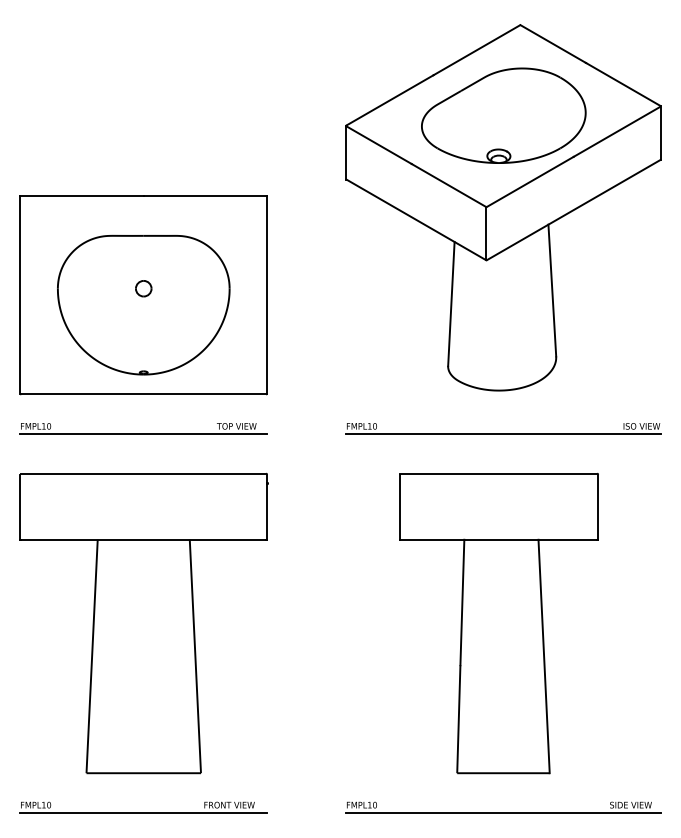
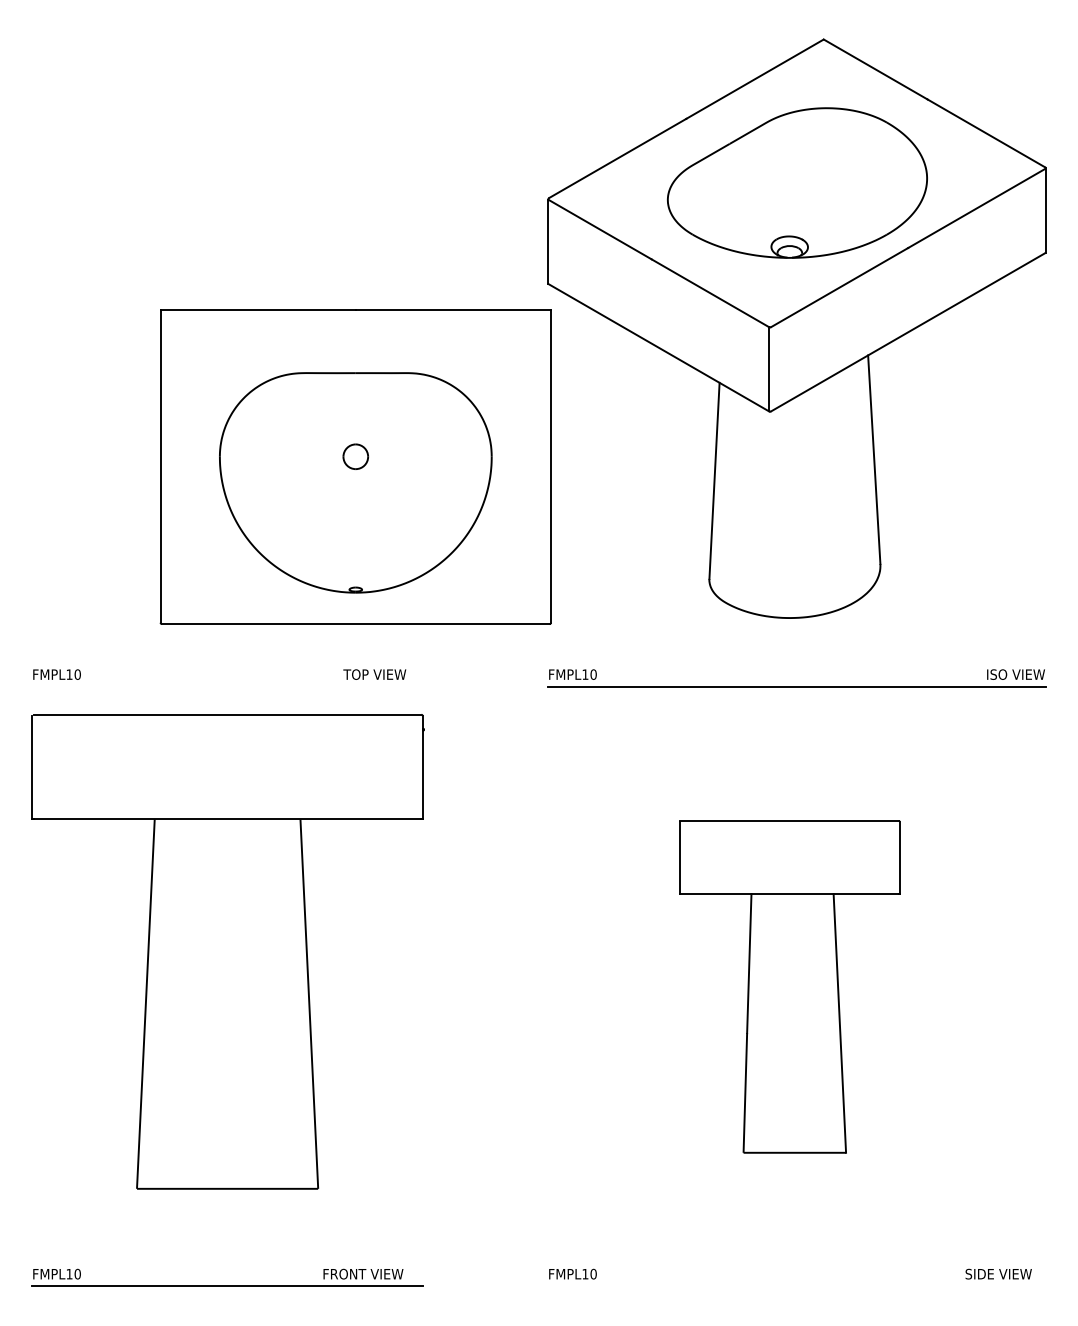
part: (143, 295) -> (355, 467), moved
line: (143, 434) -> (227, 687), removed
part: (143, 623) -> (227, 951), moved
part: (498, 623) -> (789, 986), size x0.7
line: (503, 812) -> (796, 1285), removed

